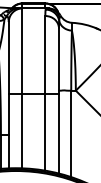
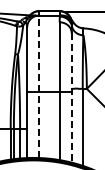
line: (22, 88) -> (39, 86), solid -> dashed
line: (58, 101) -> (71, 98), solid -> dashed

